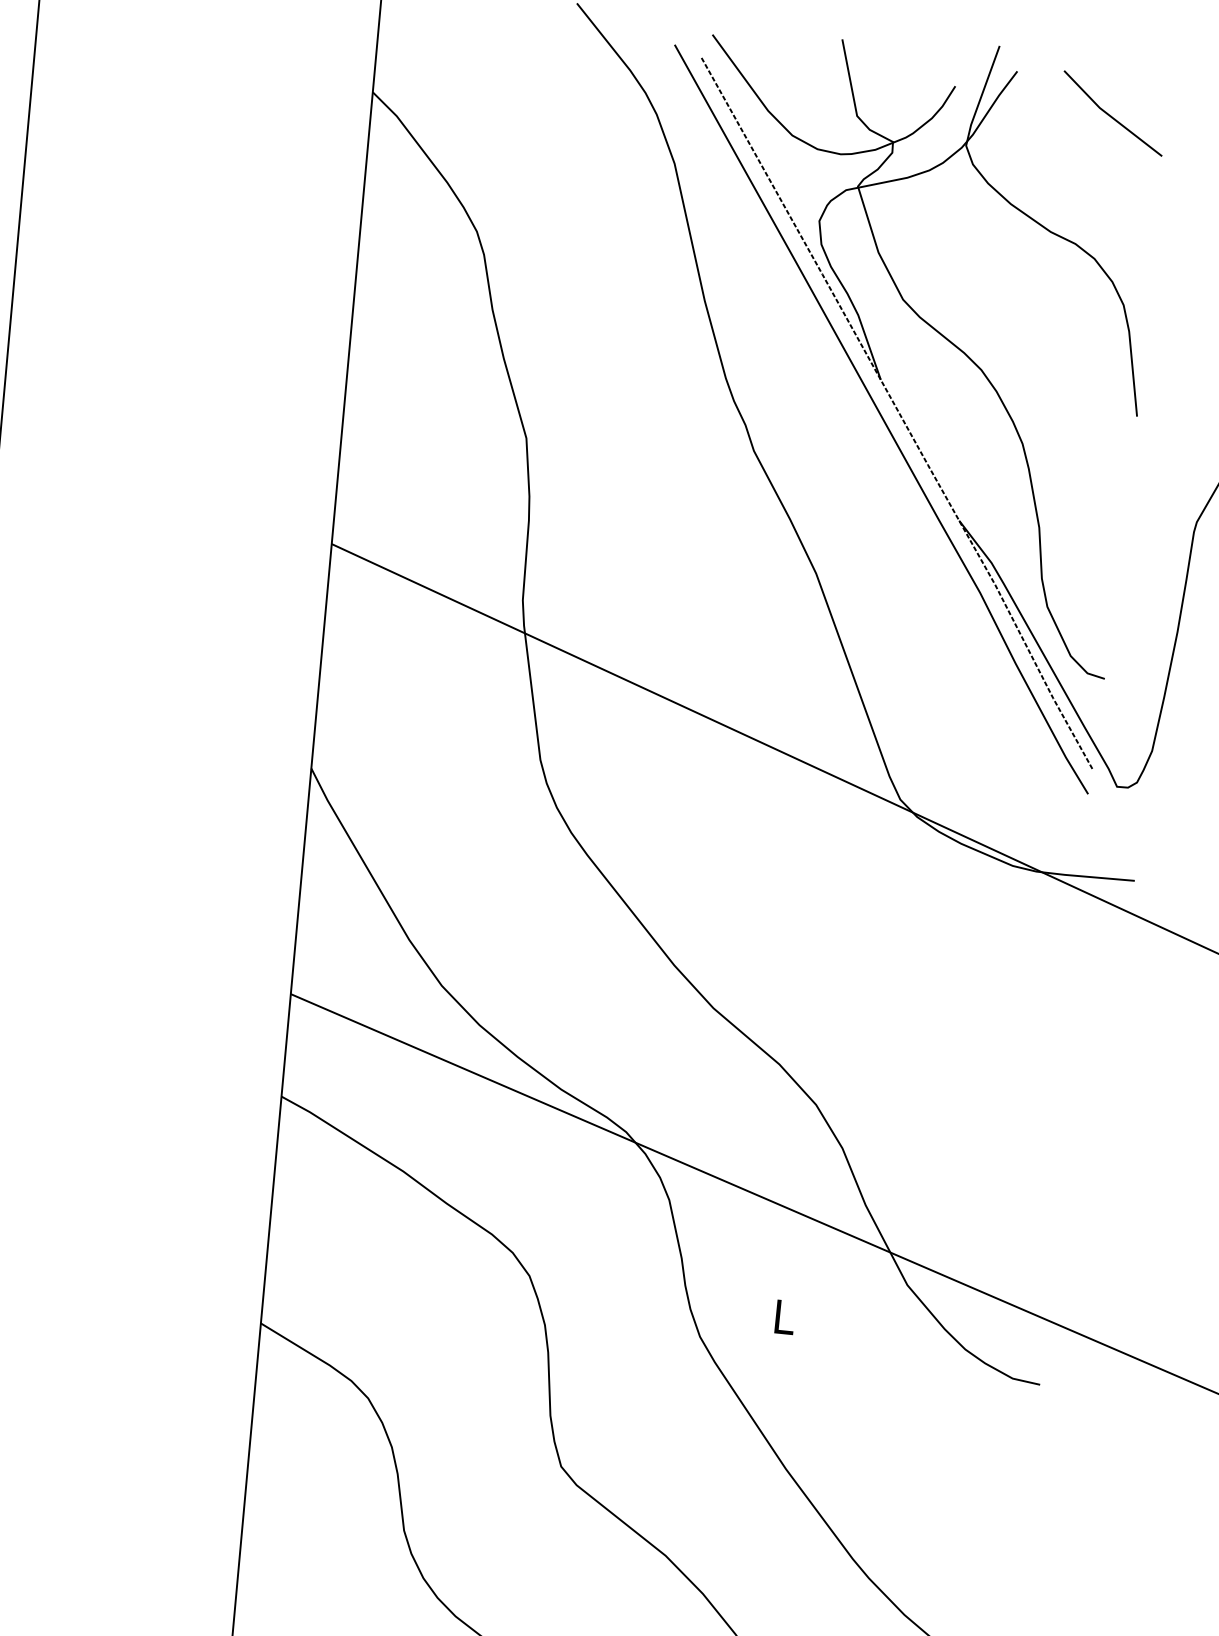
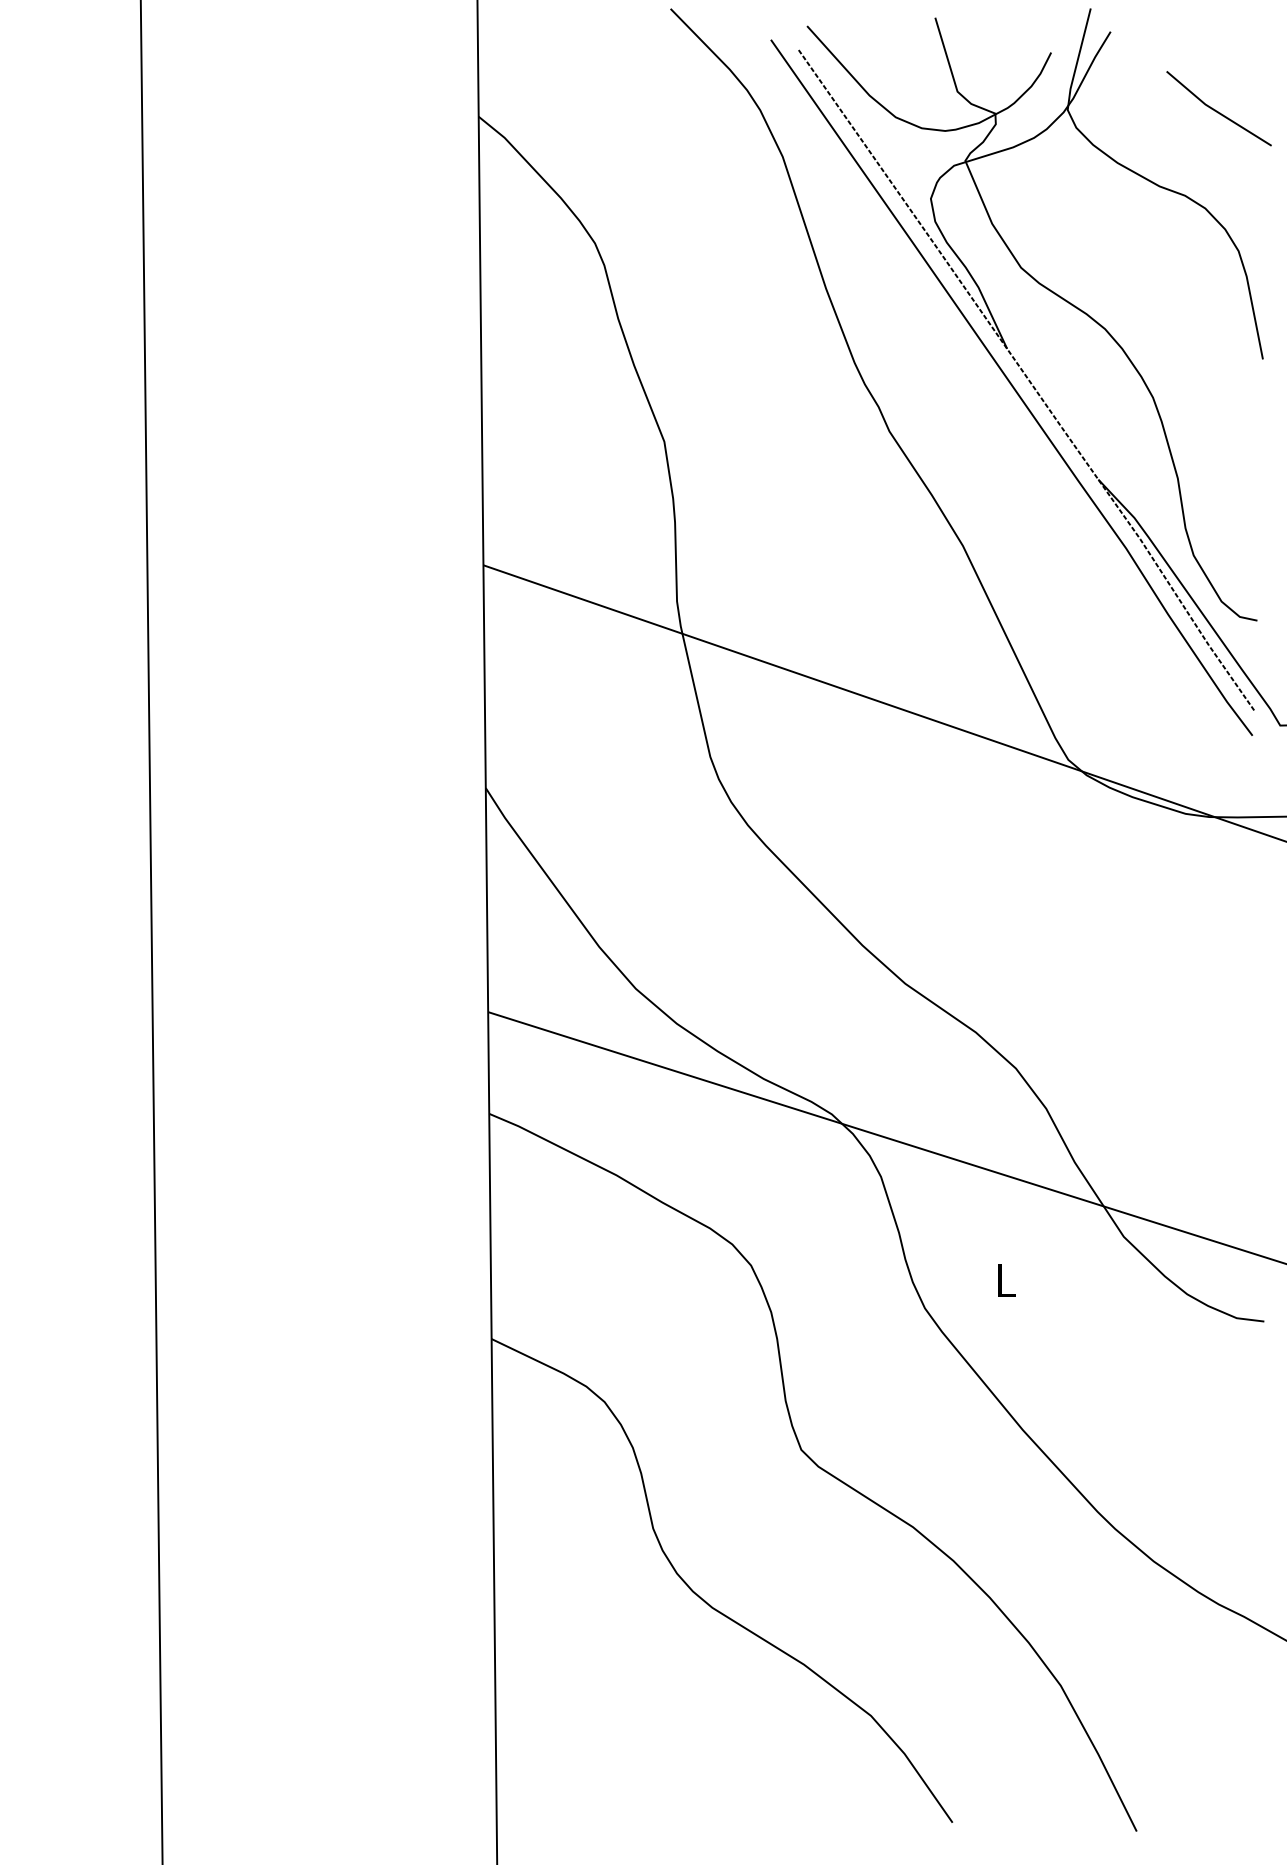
line: (1111, 115) -> (1217, 110), moved

